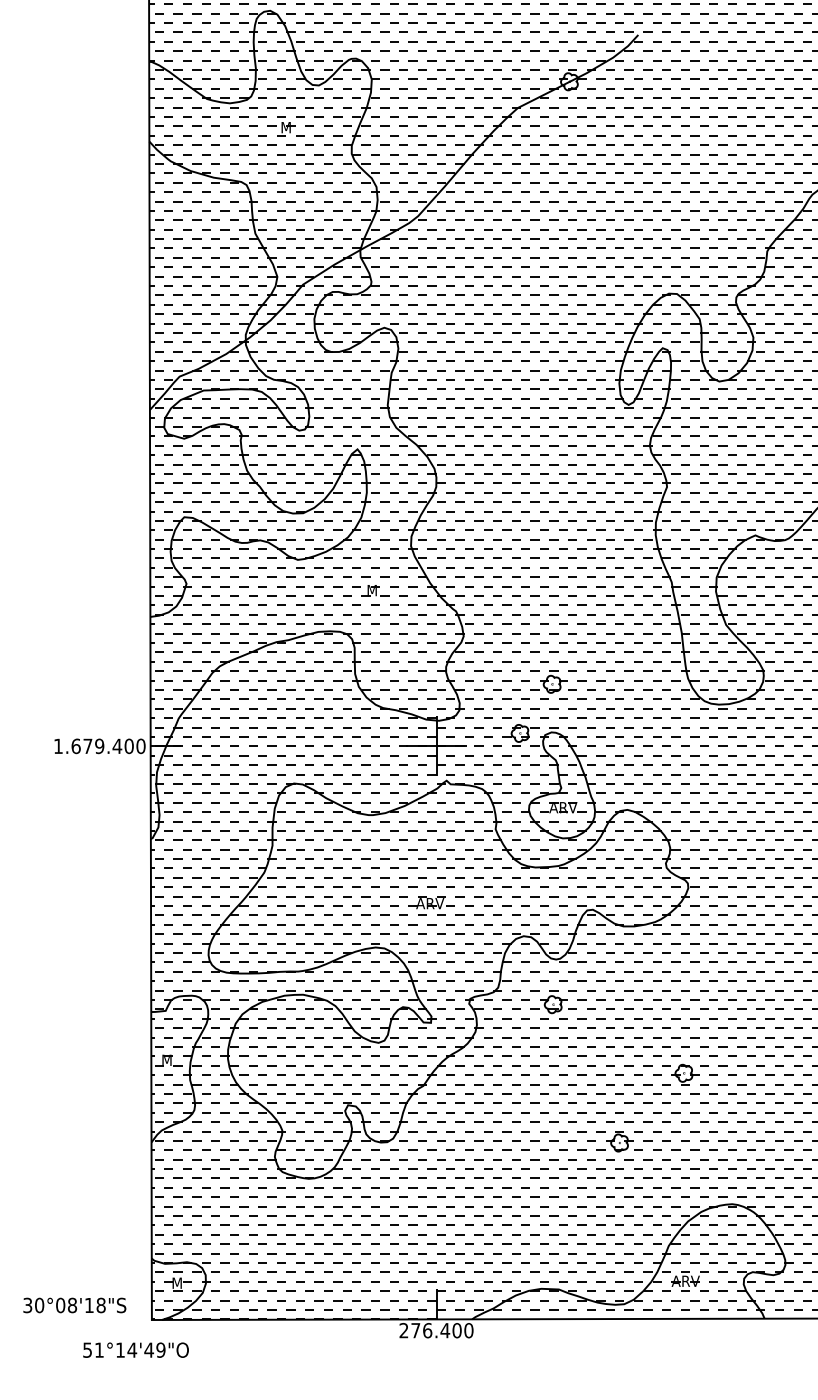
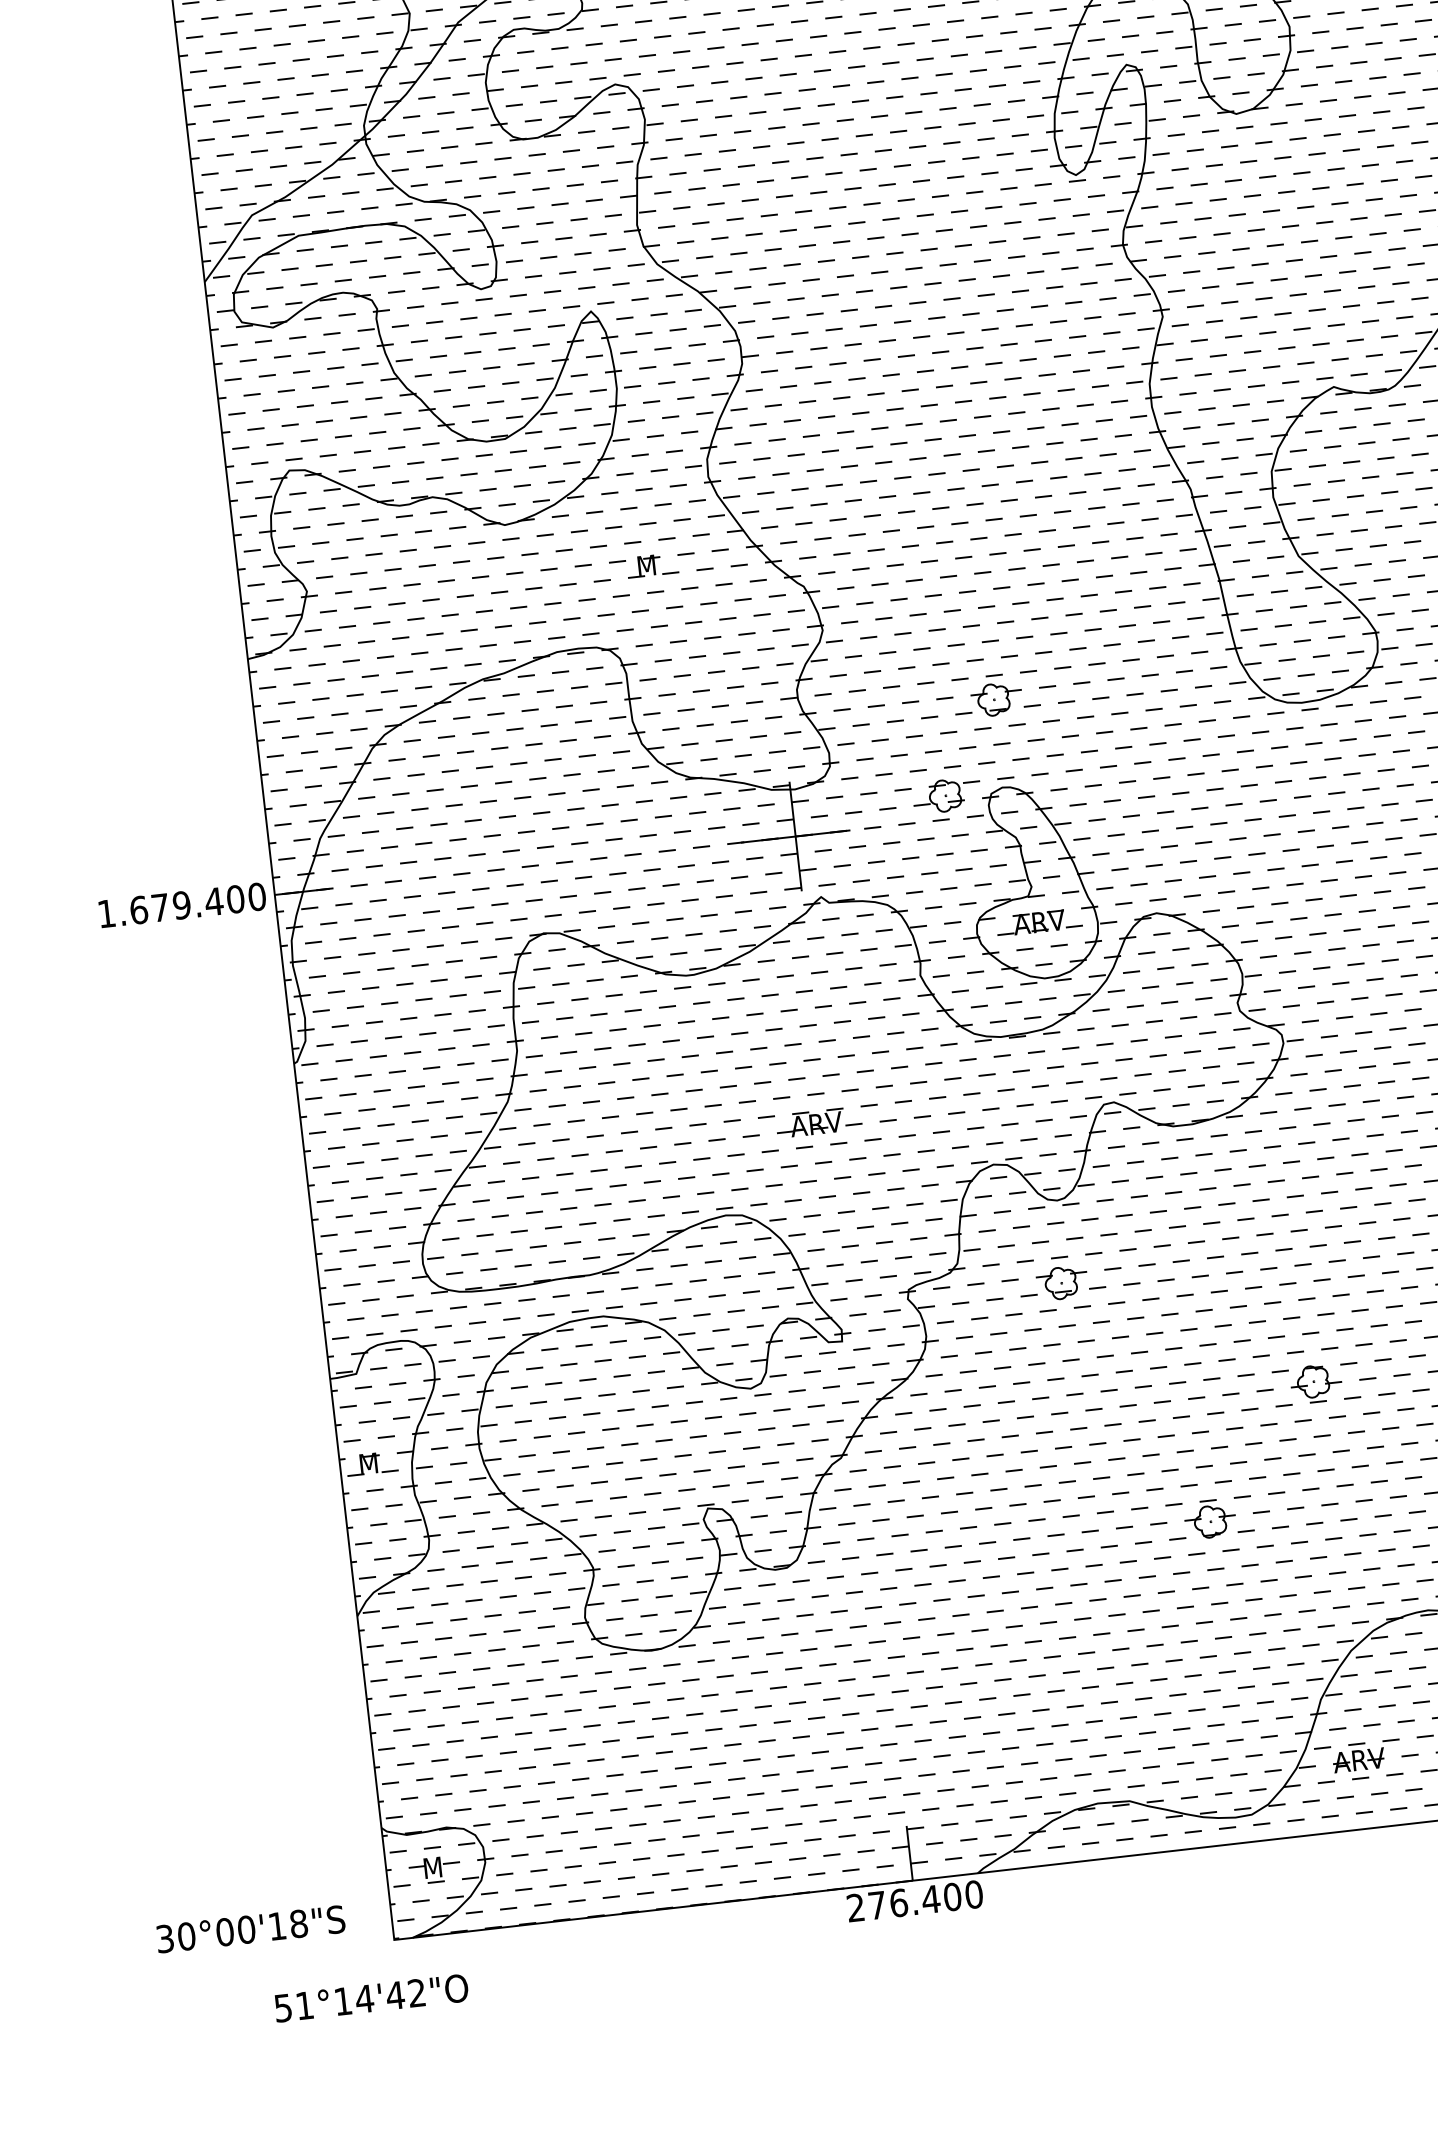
text: (72, 1305) -> (246, 1929), 30°08'18"S -> 30°00'18"S
text: (160, 1349) -> (415, 1991), 51°14'49"O -> 51°14'42"O

